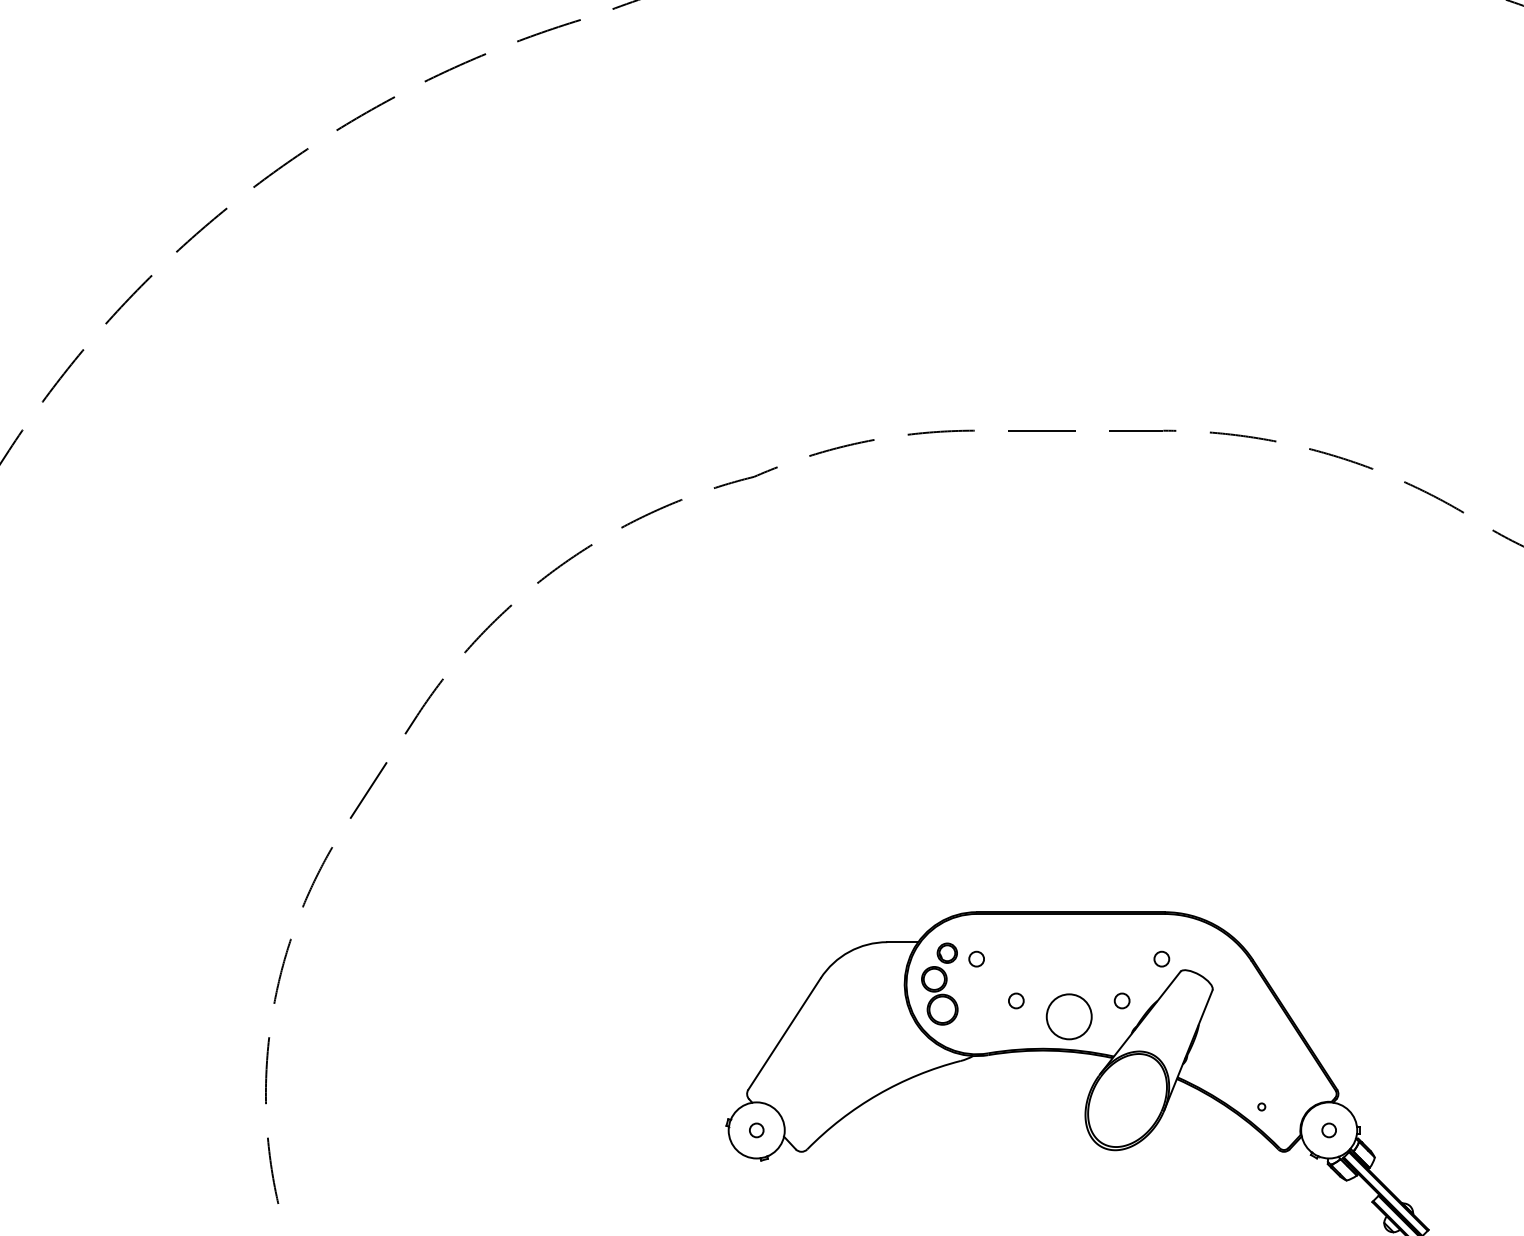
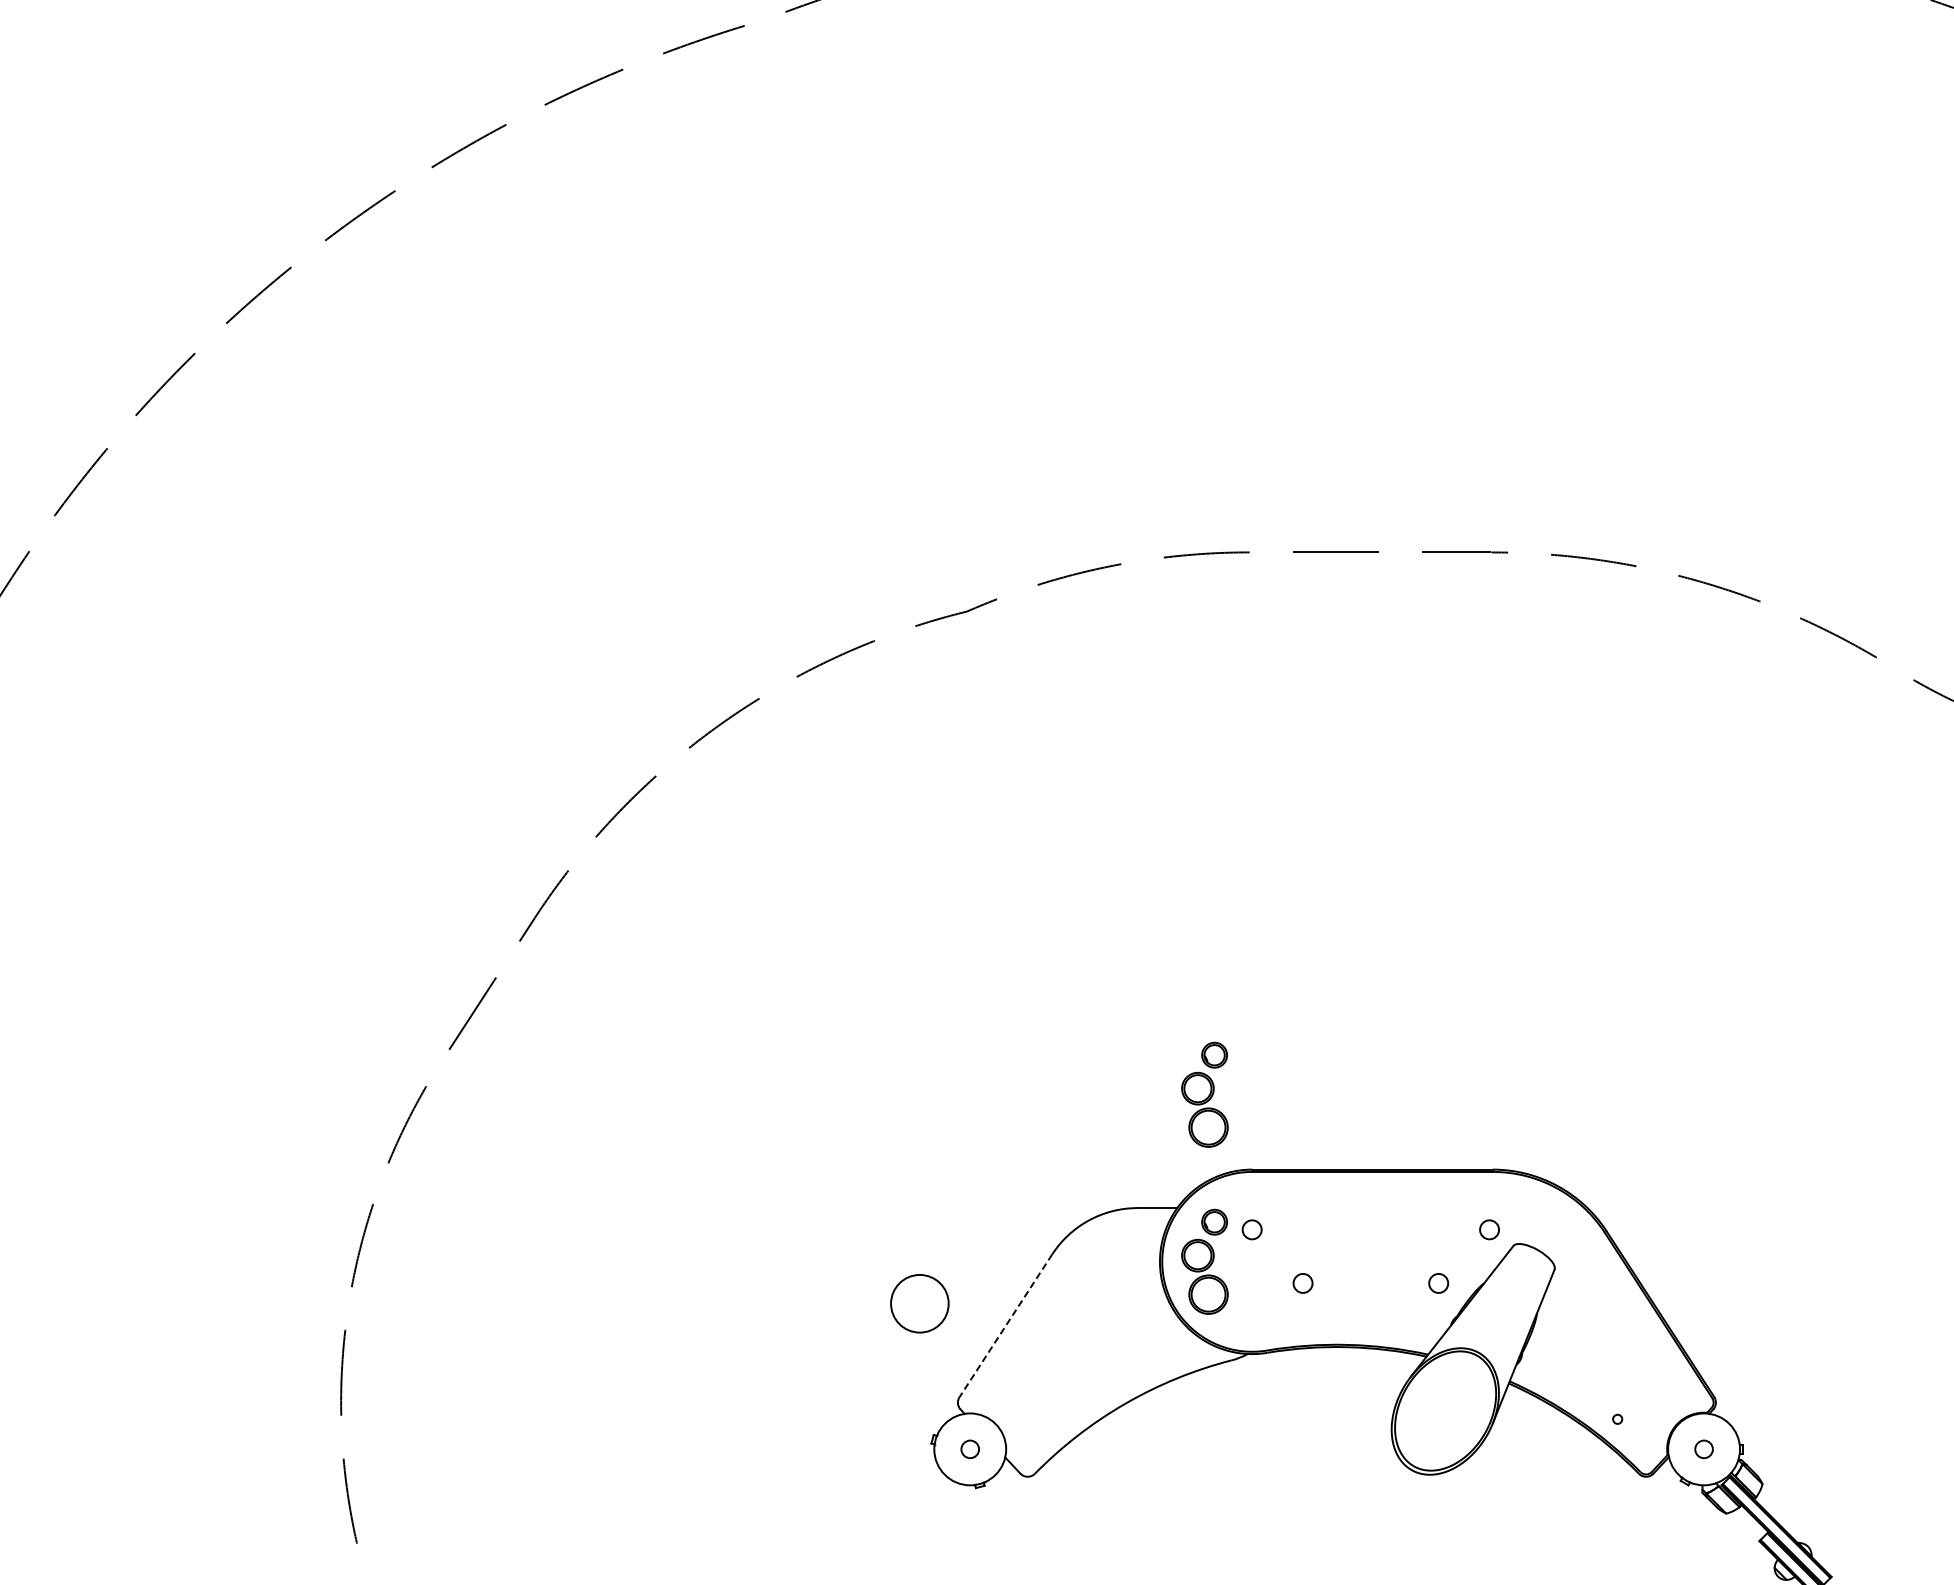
part: (939, 853) -> (1204, 1094), added
circle: (1068, 1016) -> (919, 1303), moved
line: (784, 1034) -> (1005, 1326), solid -> dashed

